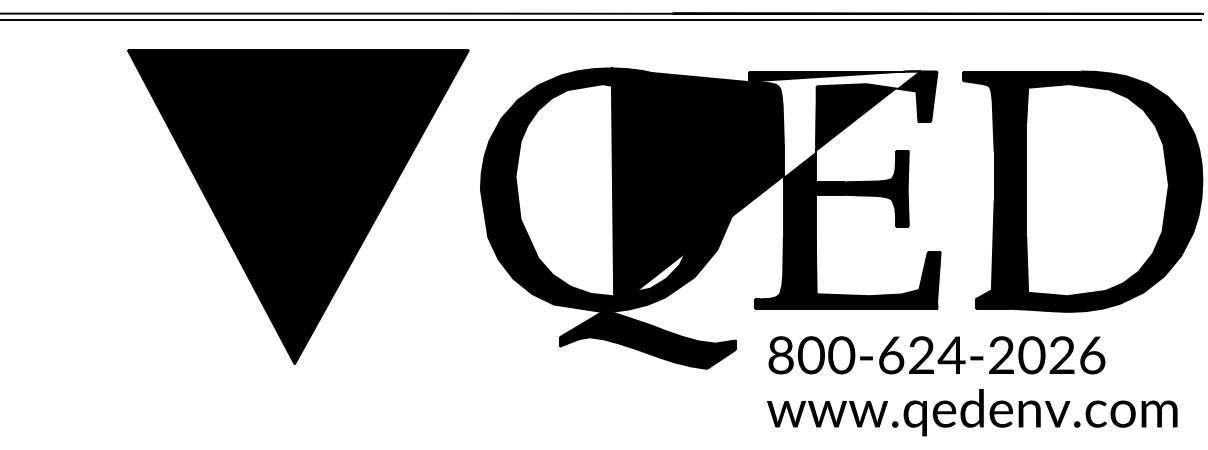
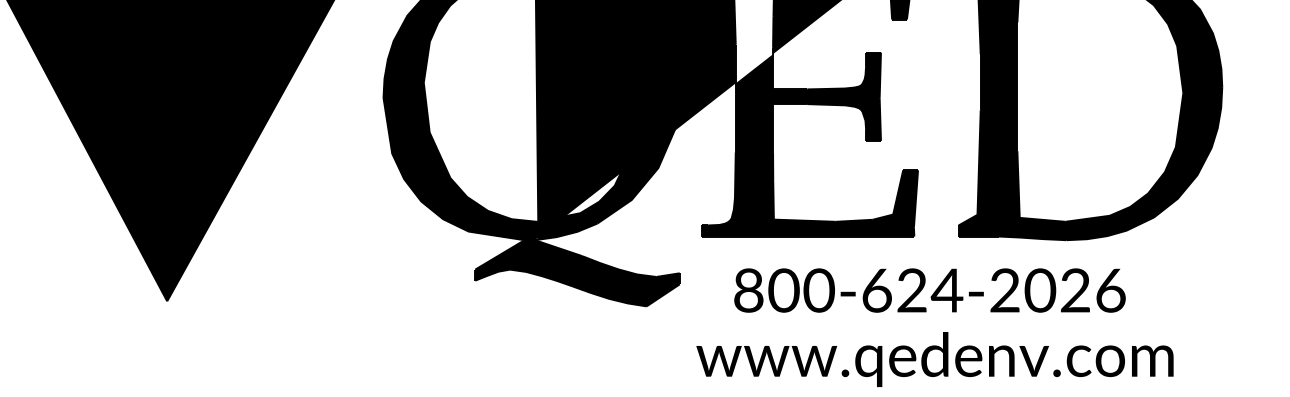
text: (936, 355) -> (929, 290), moved
text: (972, 412) -> (935, 359), moved

